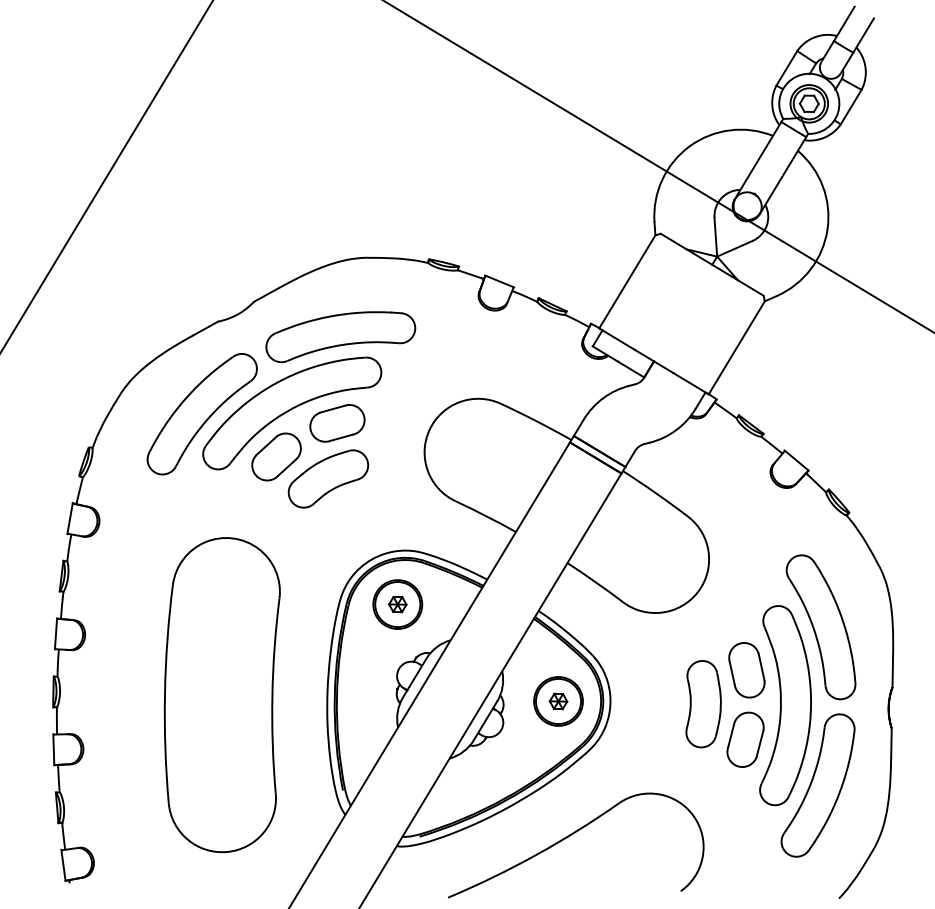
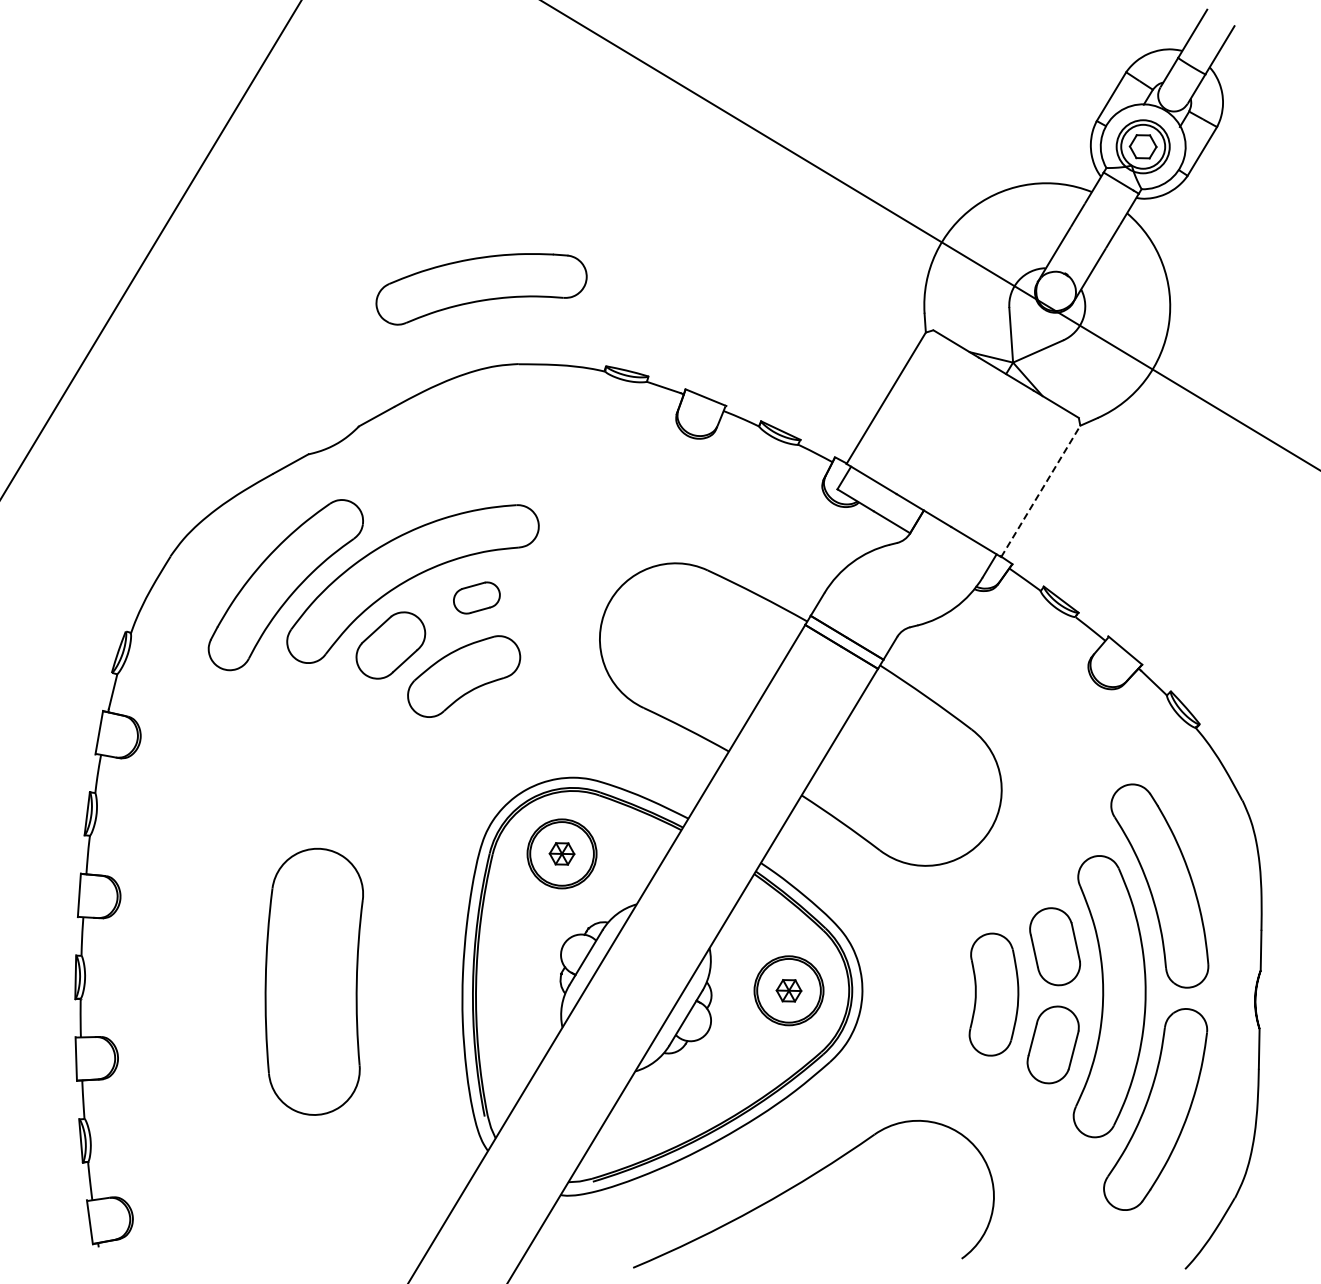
part: (340, 337) -> (481, 289), moved
line: (736, 347) -> (1040, 491), solid -> dashed
part: (337, 422) -> (476, 597), size x0.6
part: (222, 694) -> (314, 981), size x0.6

